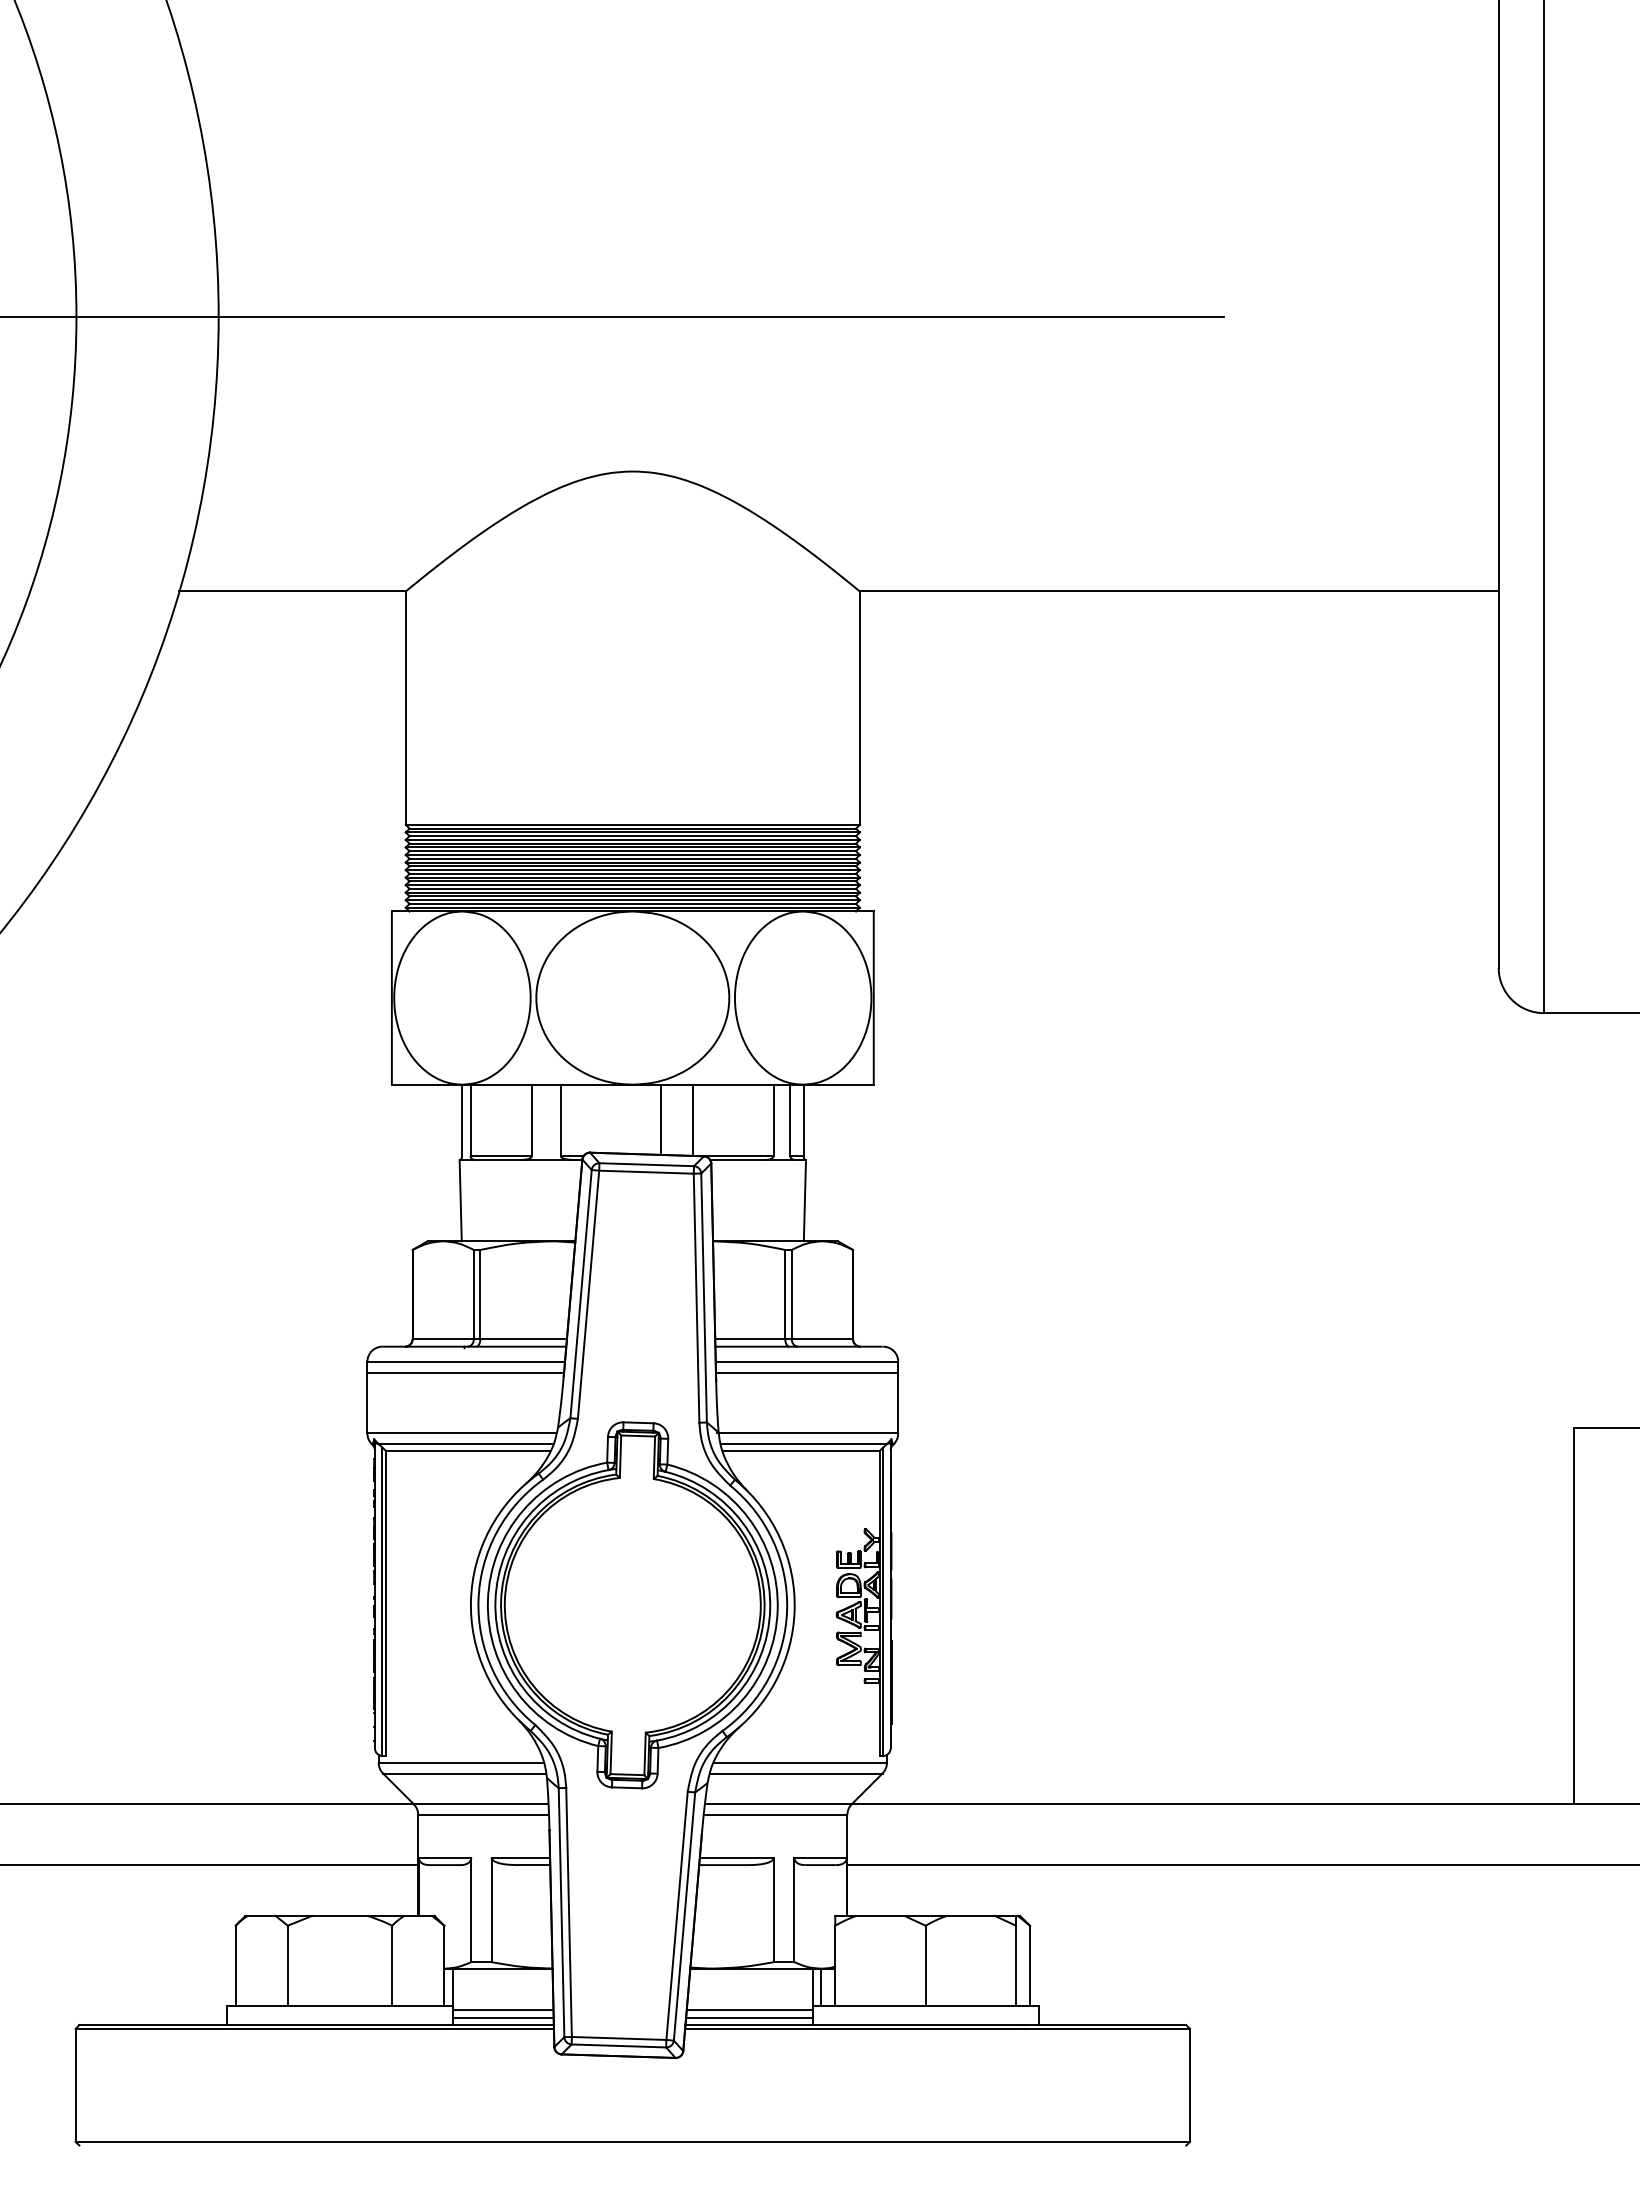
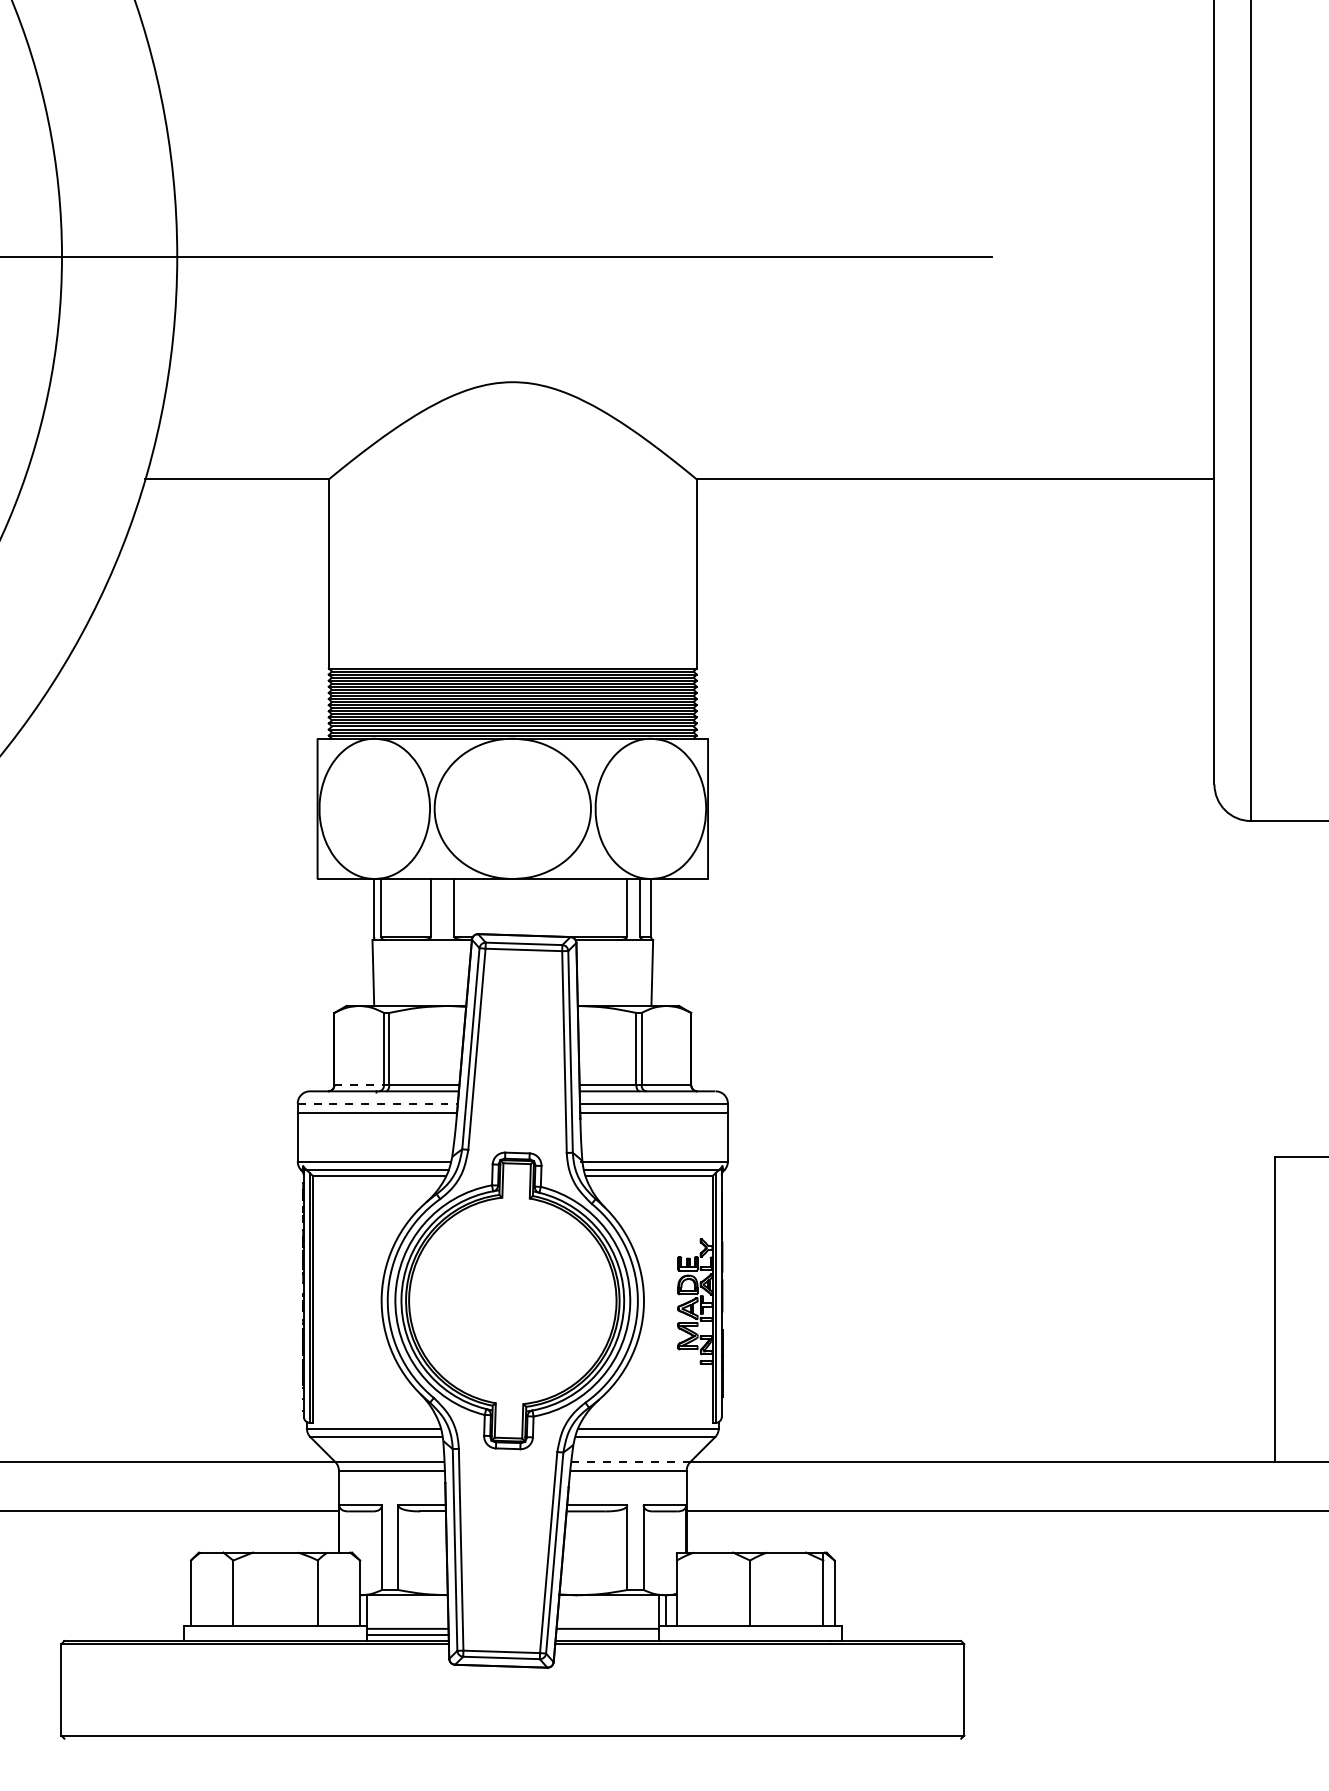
line: (660, 1119) -> (535, 907), removed
line: (693, 1119) -> (561, 907), removed
line: (443, 1339) -> (359, 1085), solid -> dashed
line: (466, 1361) -> (378, 1103), solid -> dashed
line: (779, 1804) -> (631, 1462), solid -> dashed
line: (749, 2017) -> (607, 1634), removed

